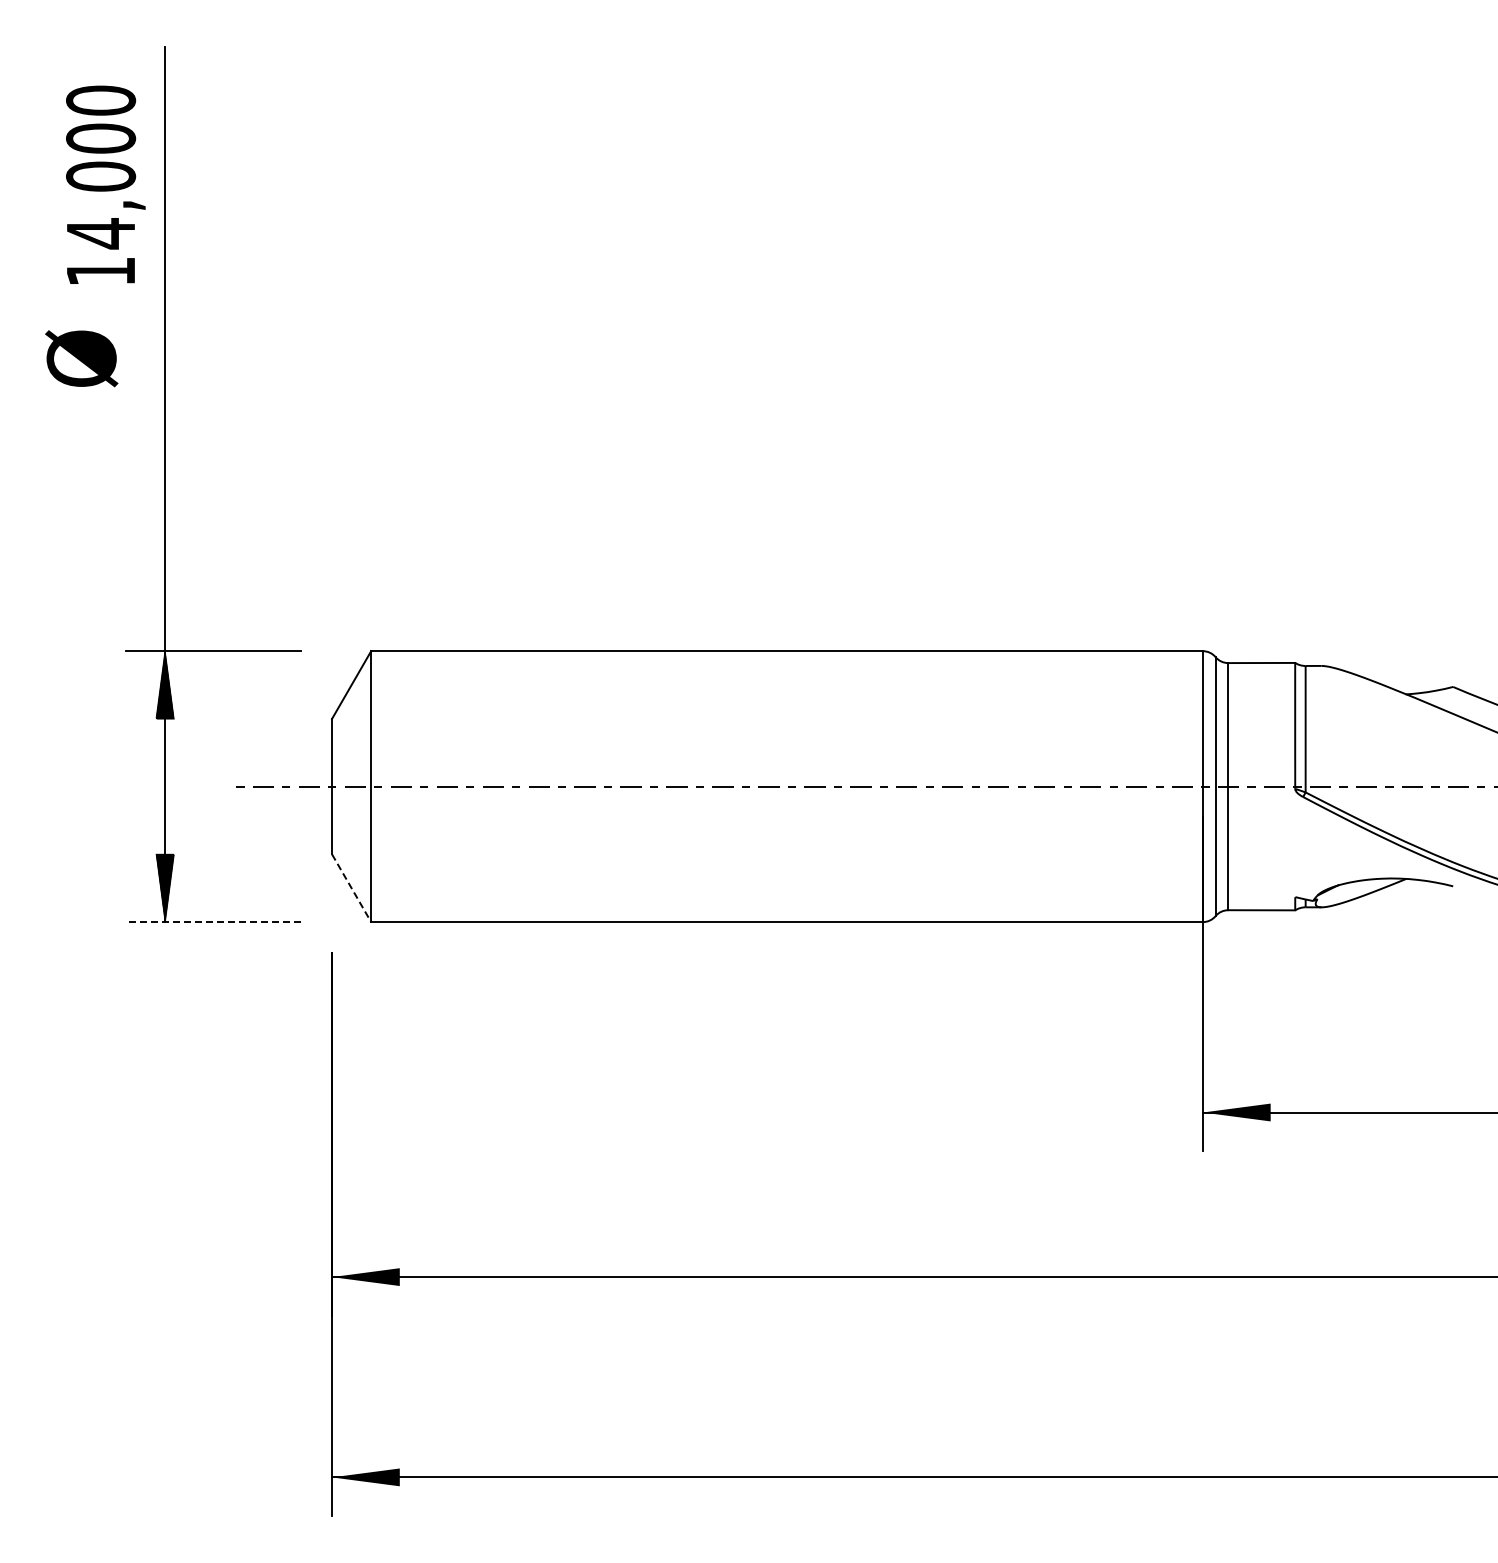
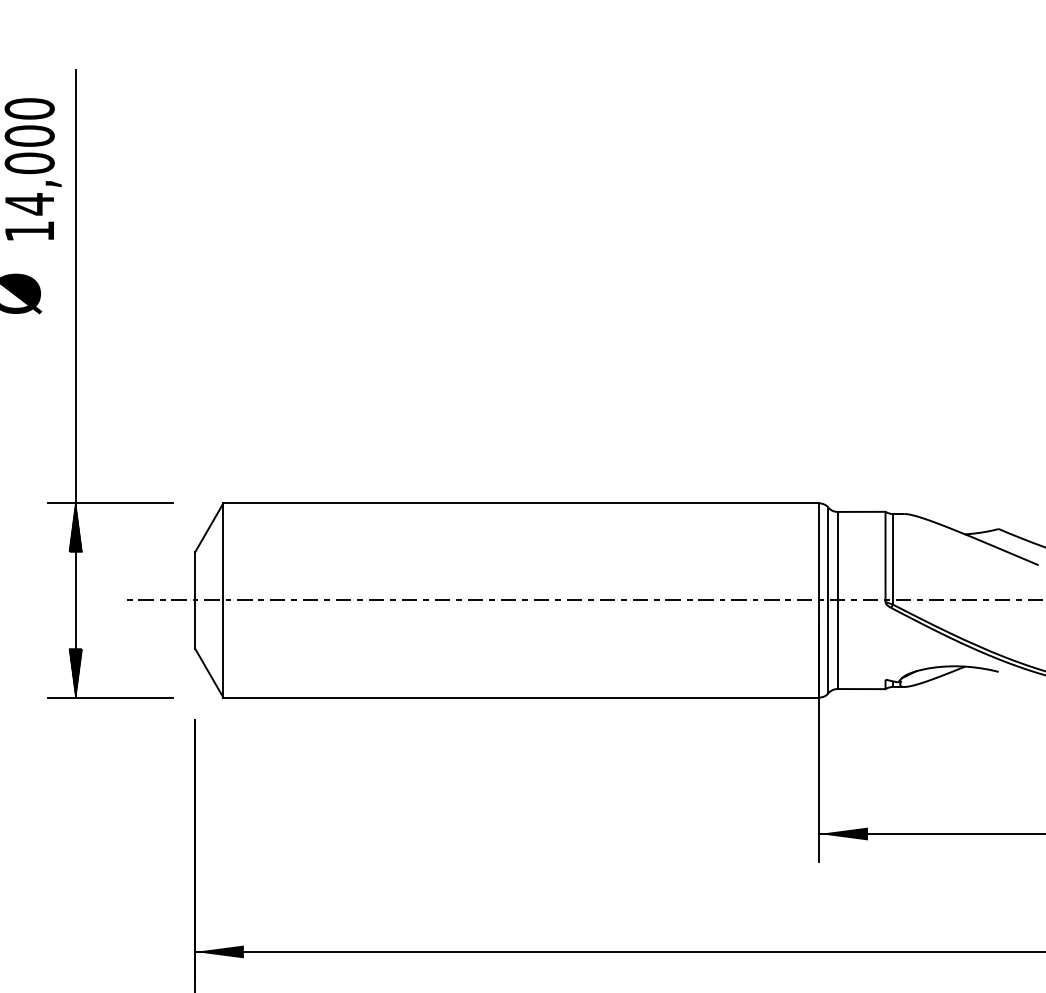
line: (351, 888) -> (209, 673), dashed -> solid
line: (213, 922) -> (110, 697), dashed -> solid

